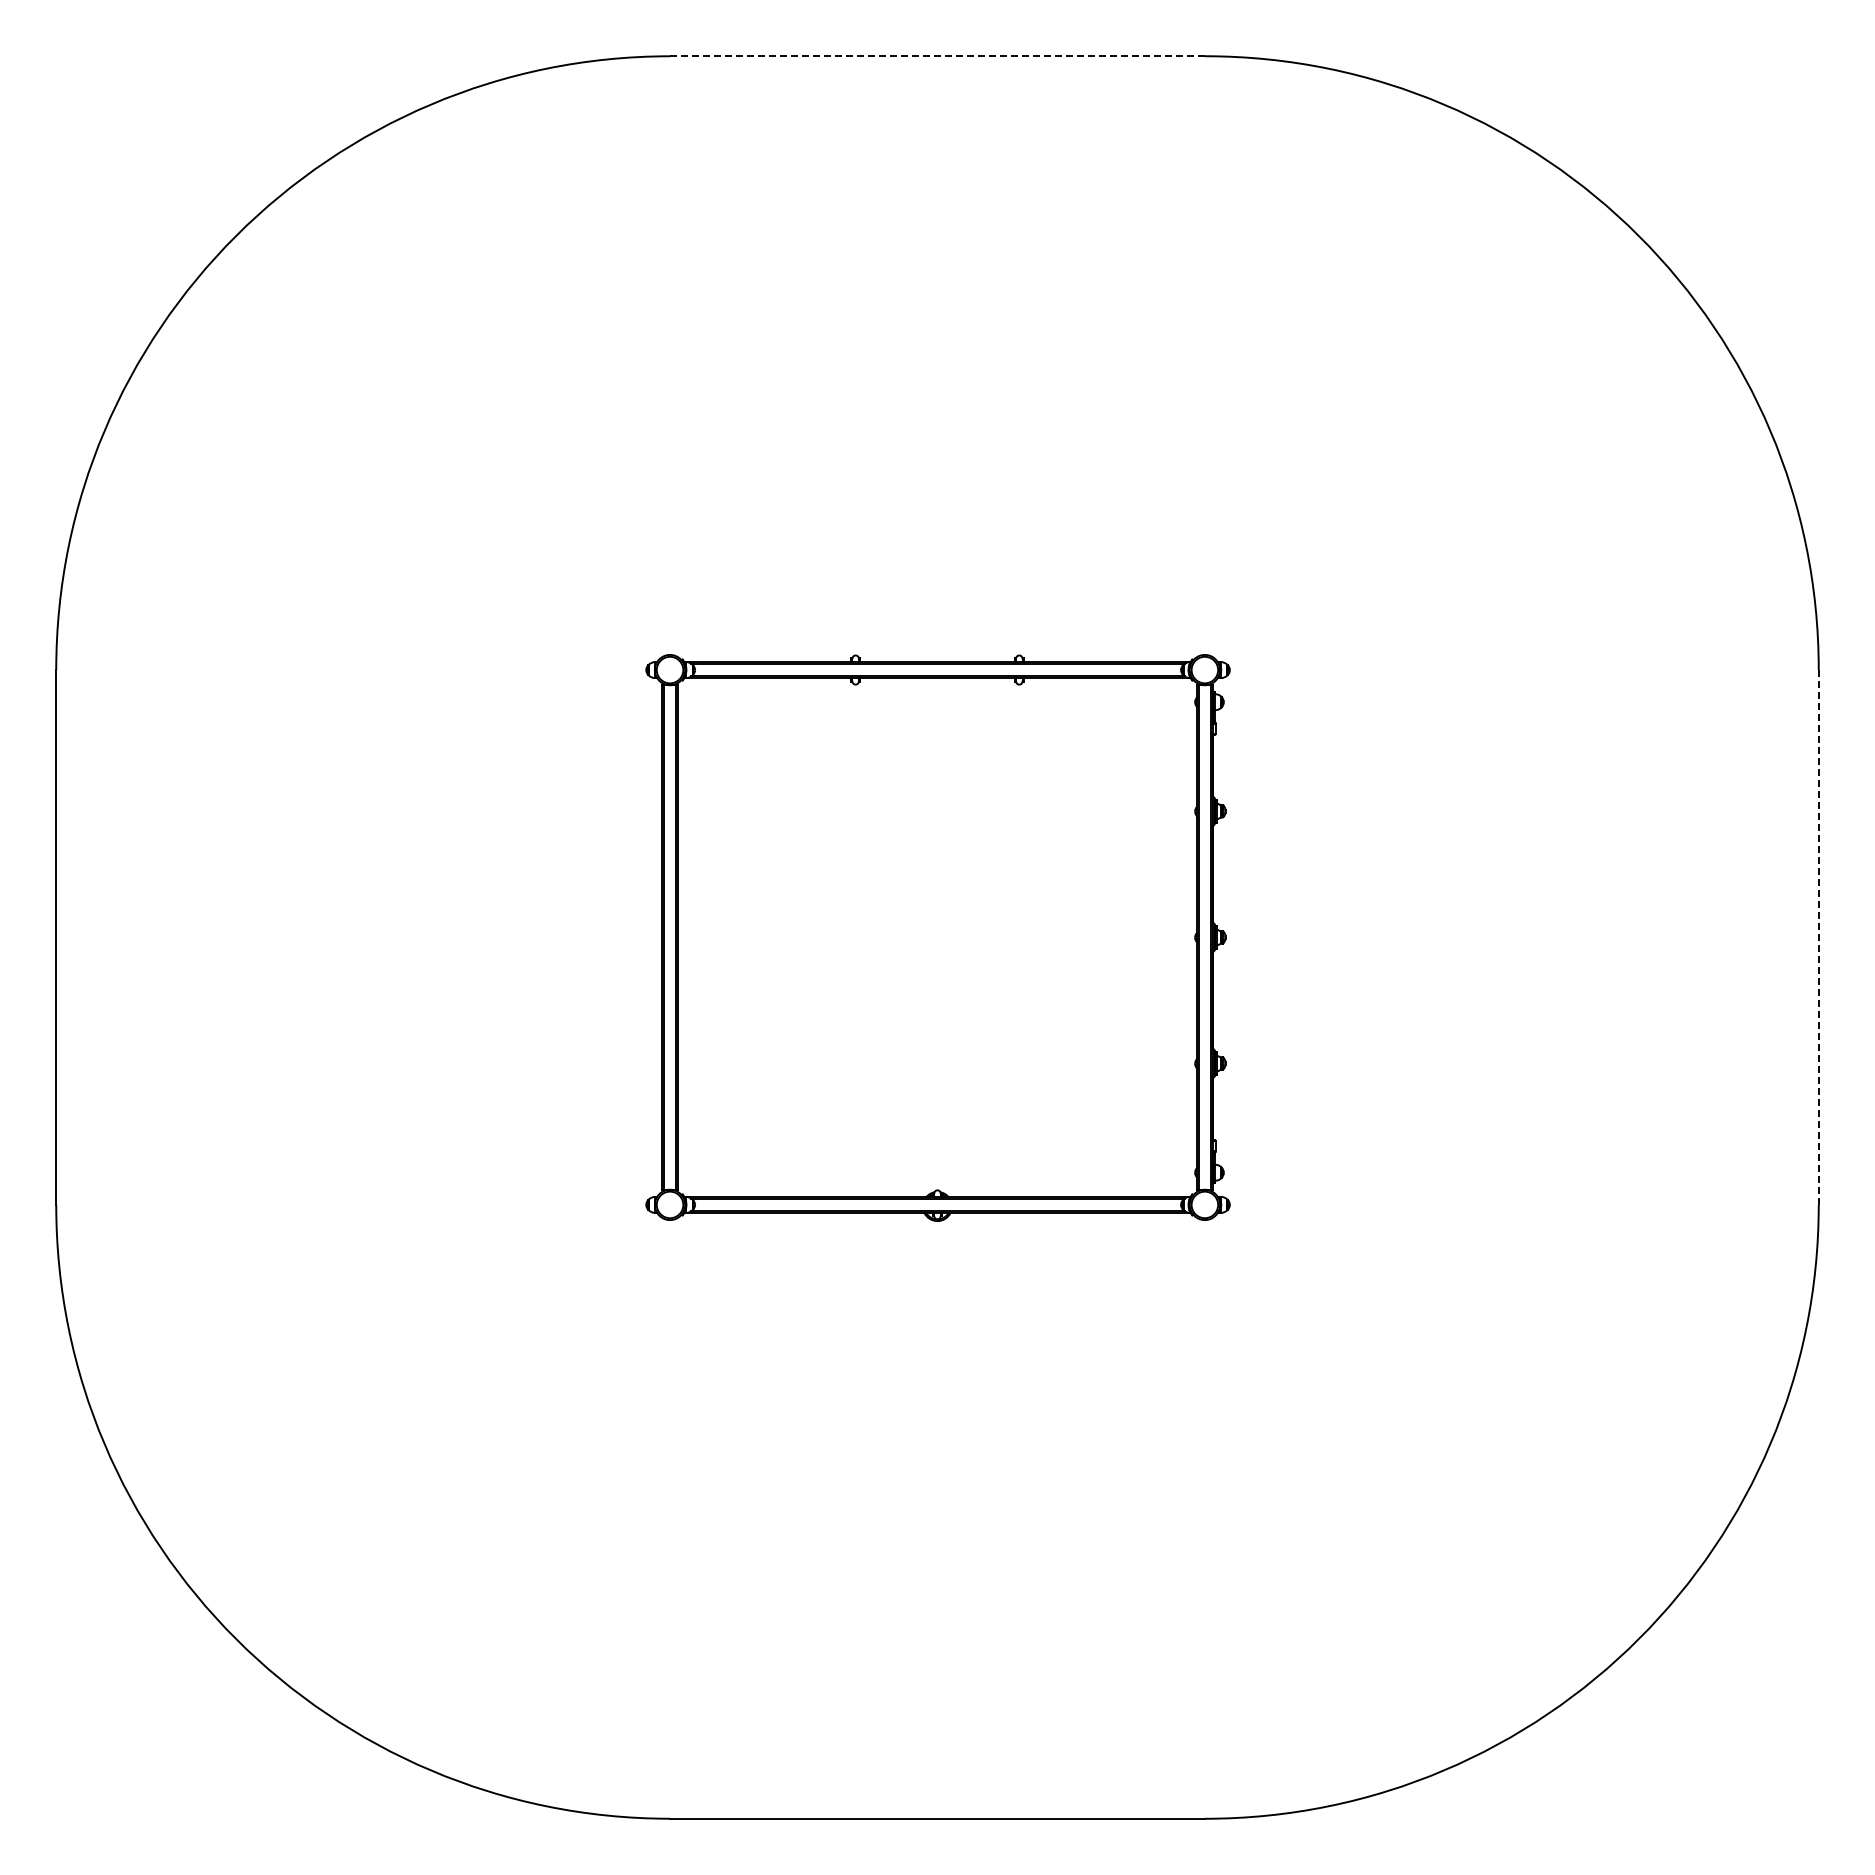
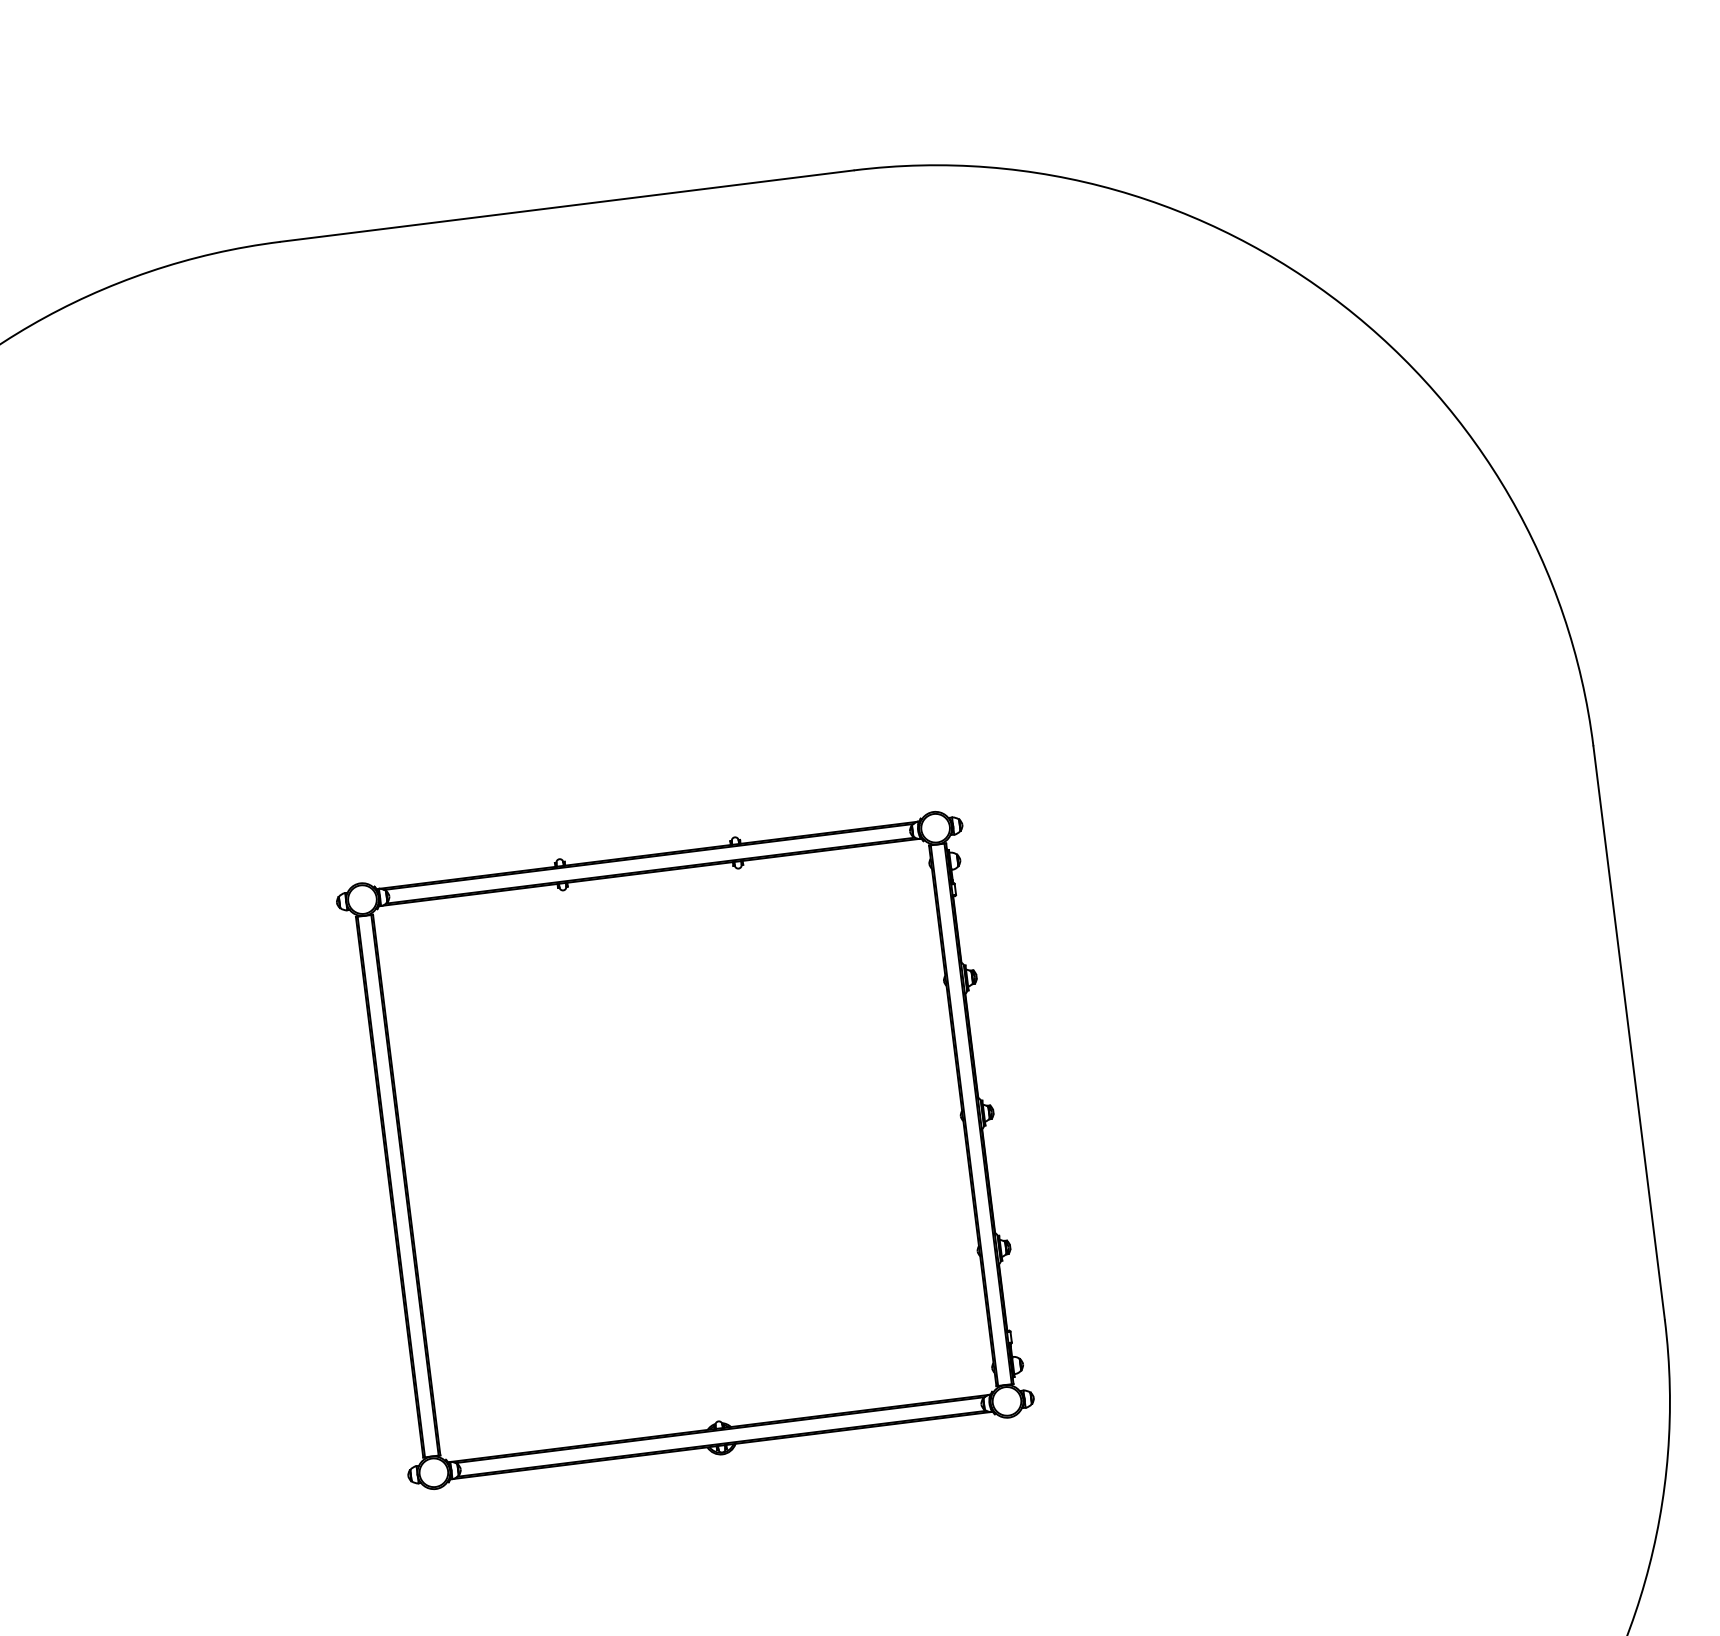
line: (936, 56) -> (566, 206), dashed -> solid
line: (1818, 937) -> (1628, 1032), dashed -> solid

